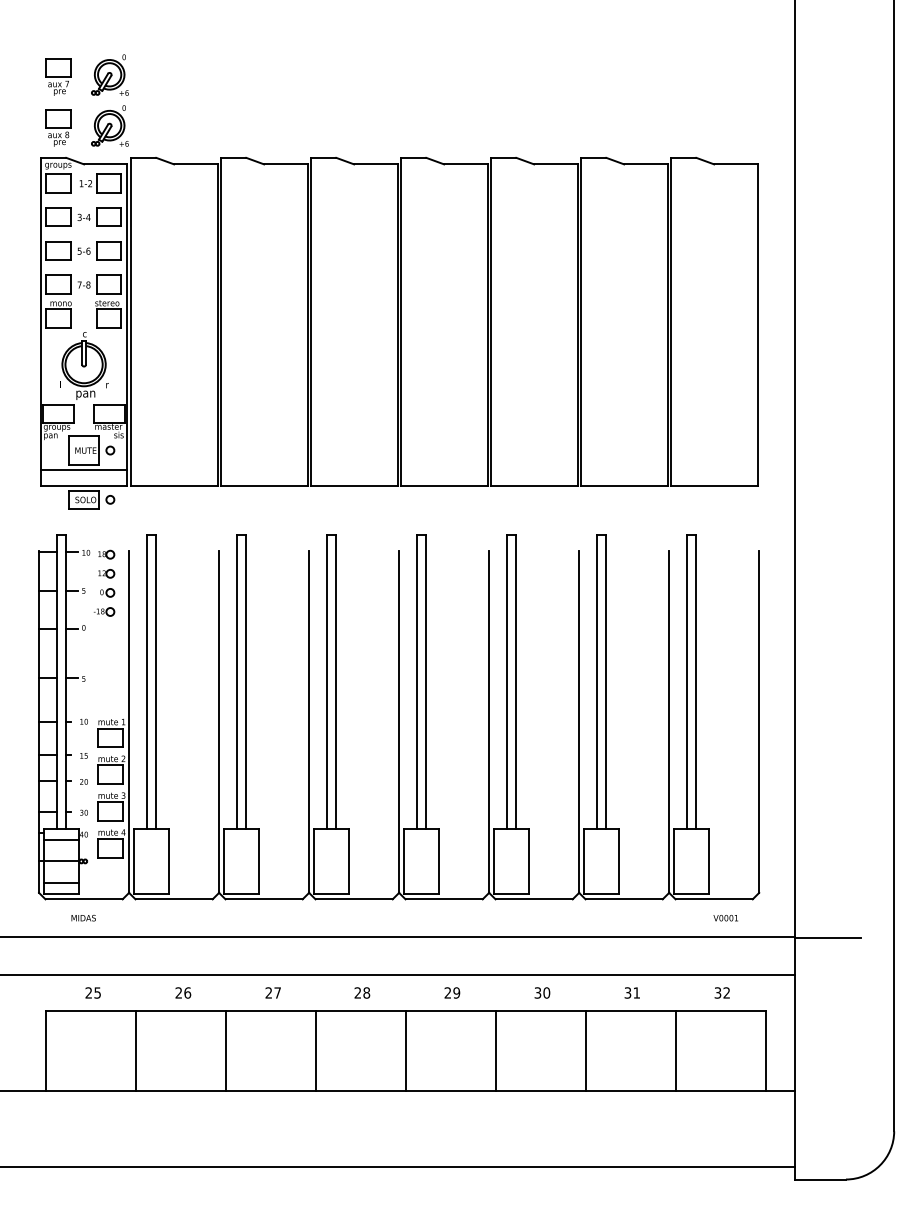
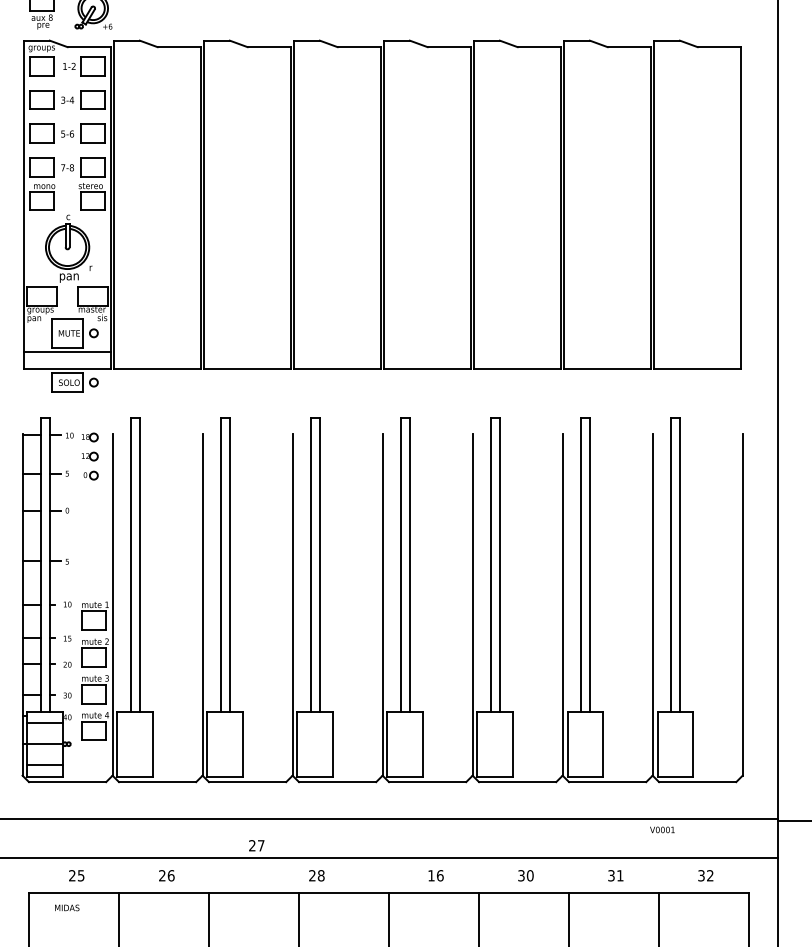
part: (104, 611) -> (88, 494), removed
text: (83, 918) -> (67, 908), moved
text: (725, 918) -> (662, 830), moved
text: (272, 992) -> (256, 845), moved
text: (362, 992) -> (317, 875), moved
text: (452, 992) -> (436, 875), 29 -> 16

